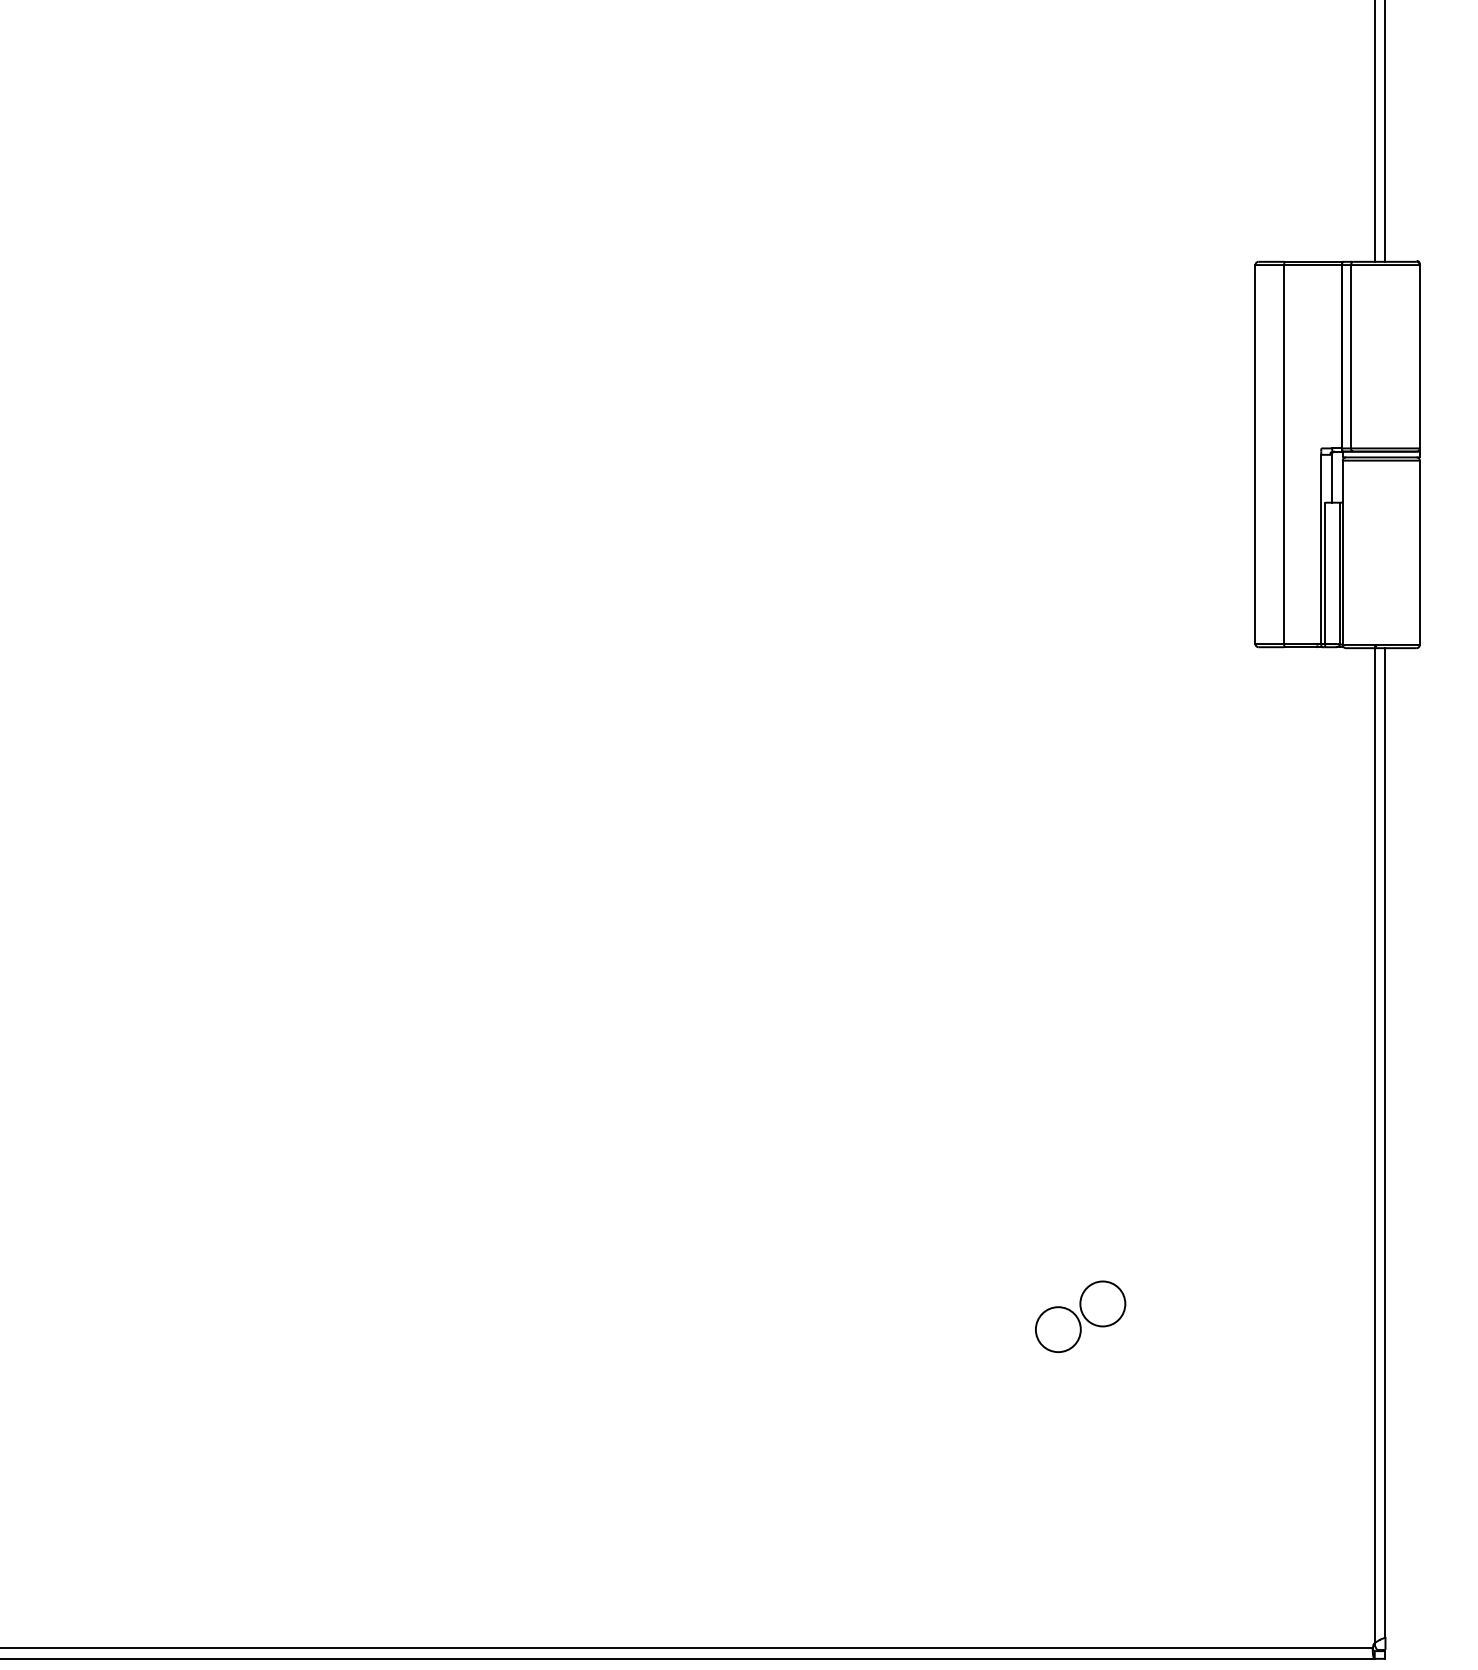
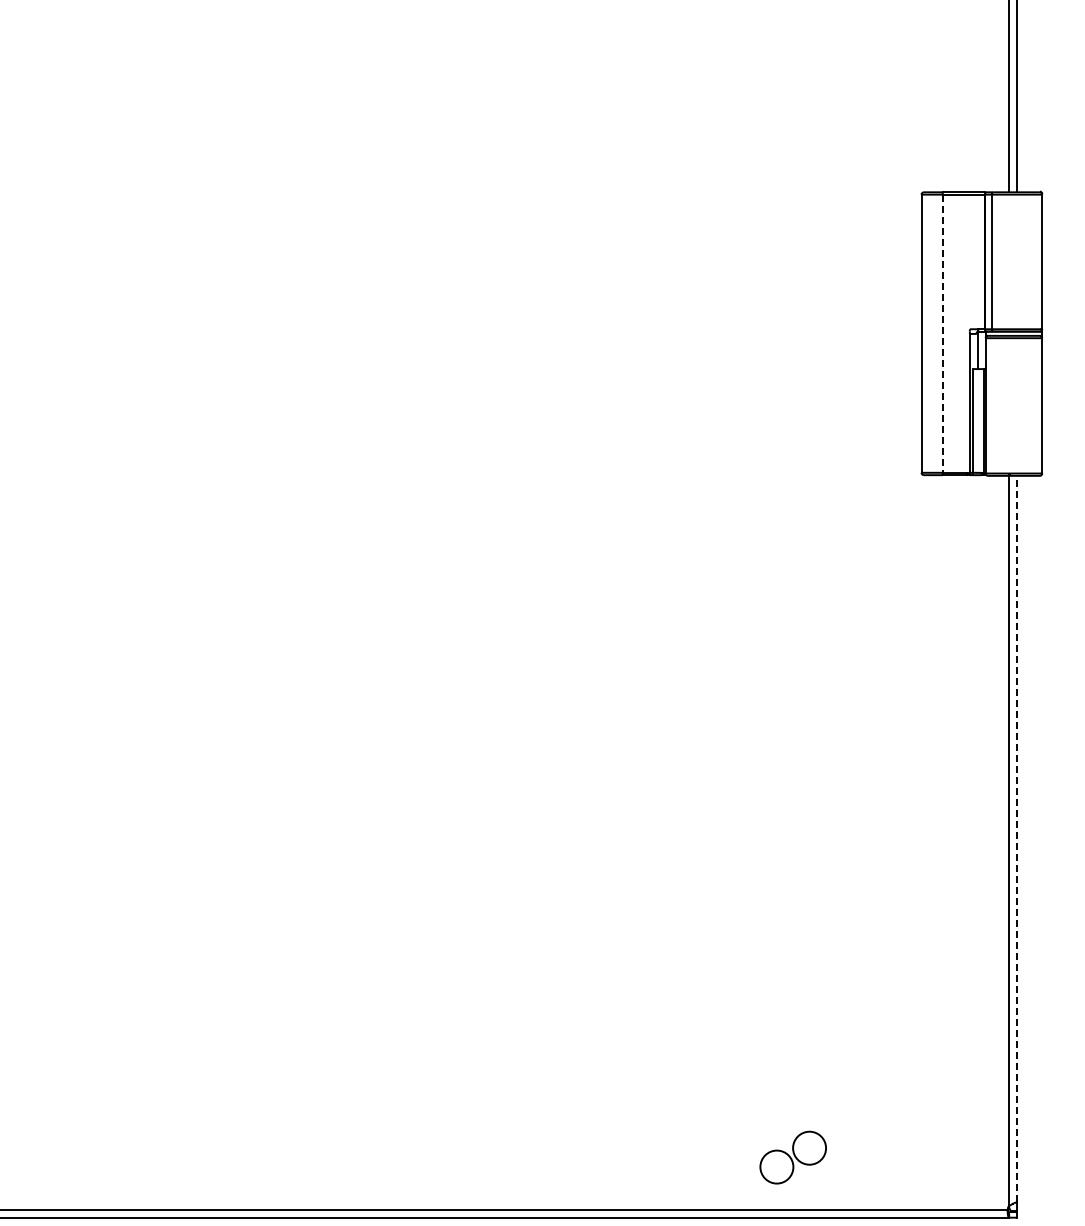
line: (1283, 455) -> (942, 334), solid -> dashed
line: (1386, 1142) -> (1017, 838), solid -> dashed
part: (1079, 1316) -> (792, 1157), moved

